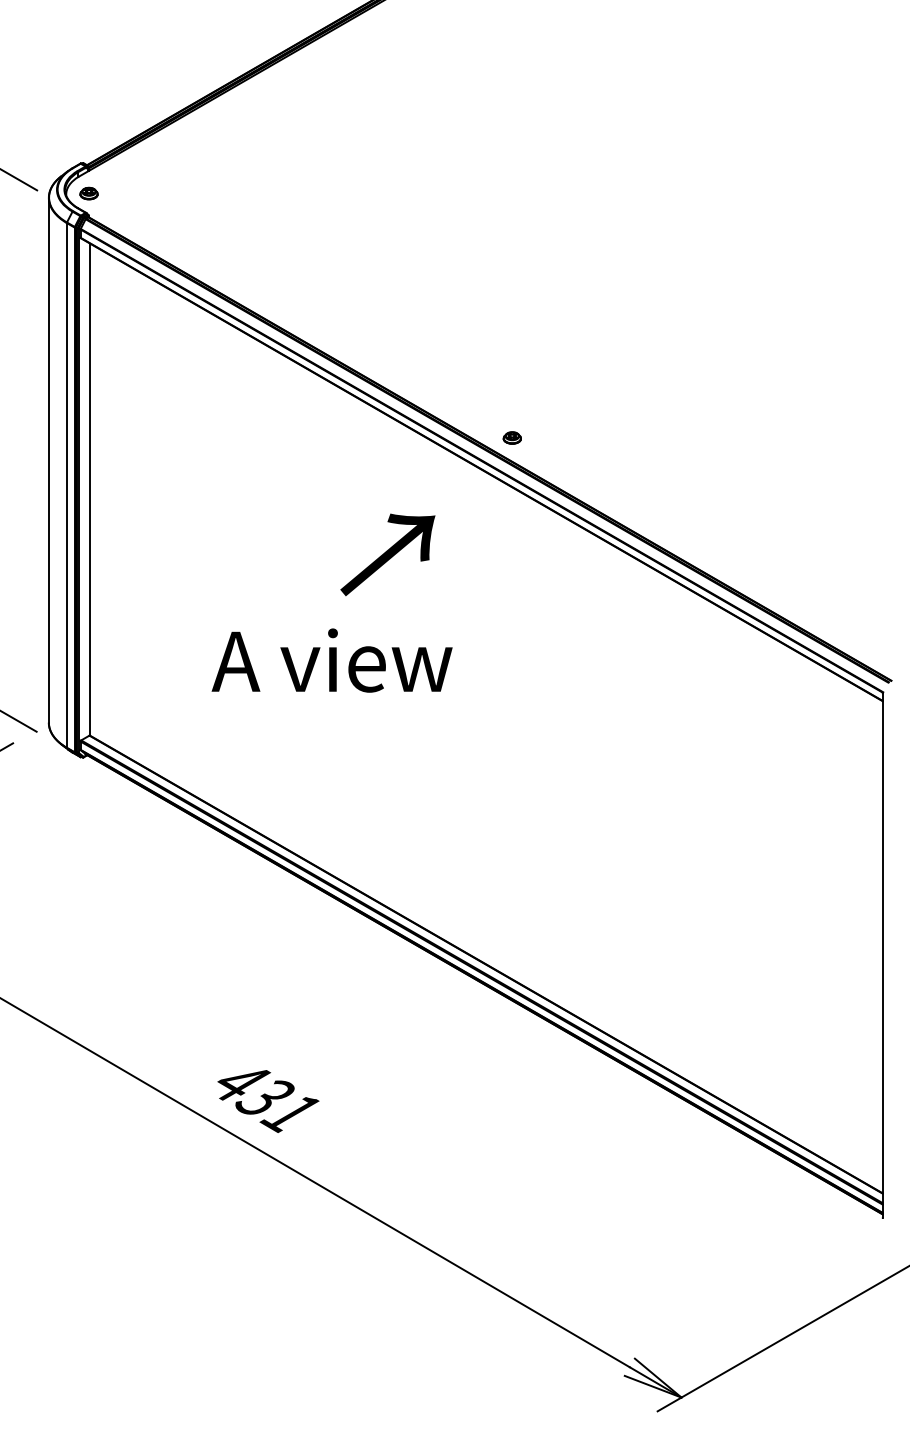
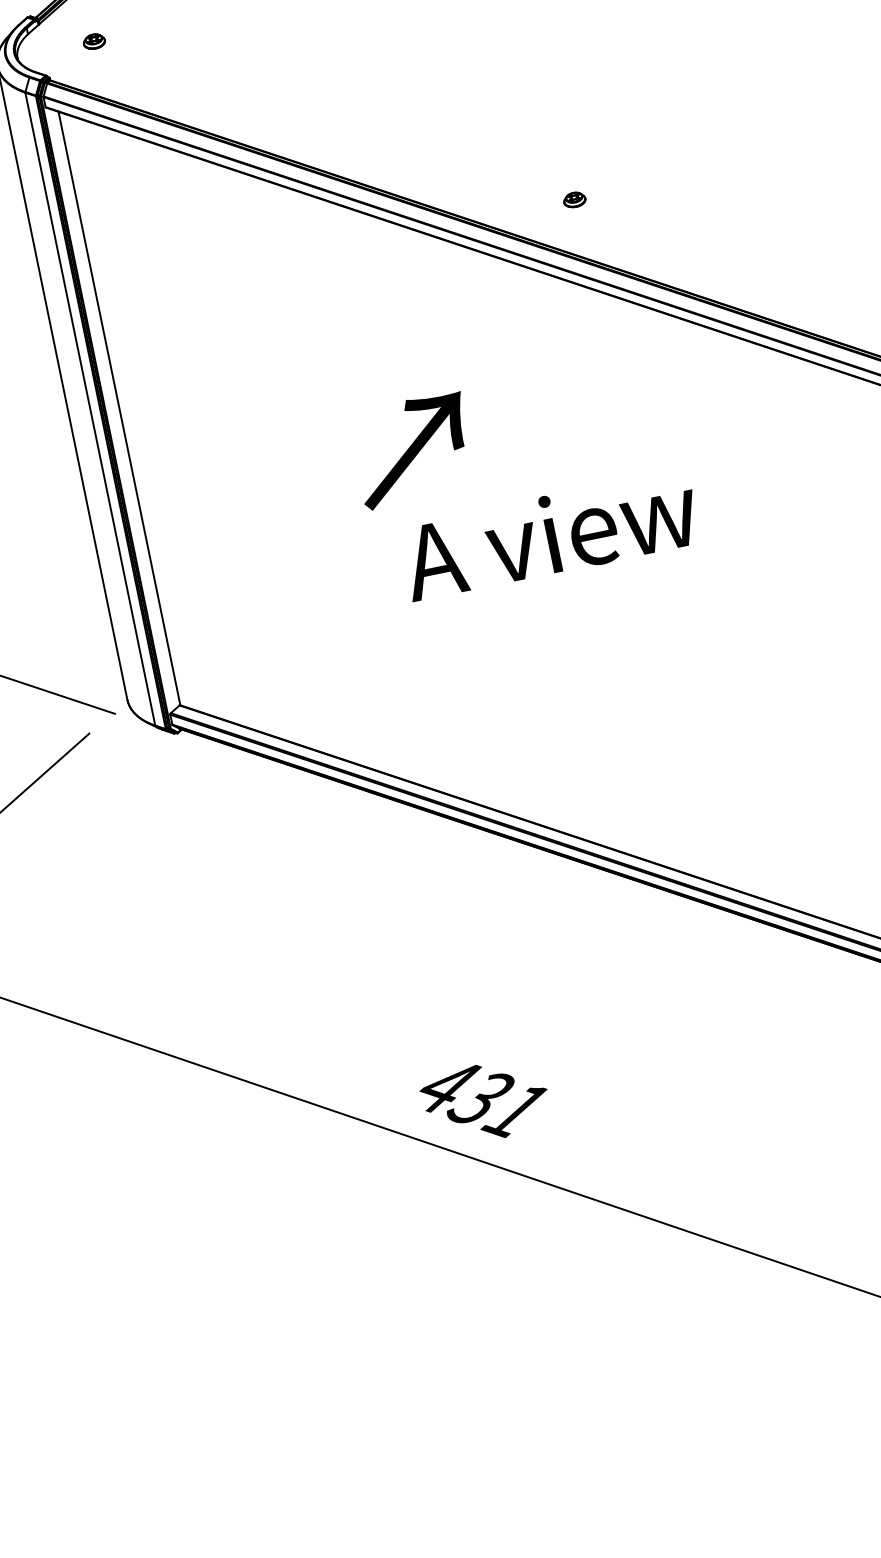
part: (88, 193) -> (93, 41), moved
part: (511, 437) -> (573, 199), moved
text: (387, 554) -> (412, 450), moved
text: (331, 660) -> (549, 535), moved

